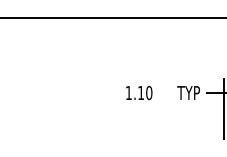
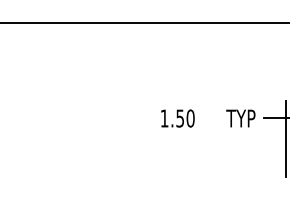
text: (140, 93) -> (179, 119), 1.10 -> 1.50

